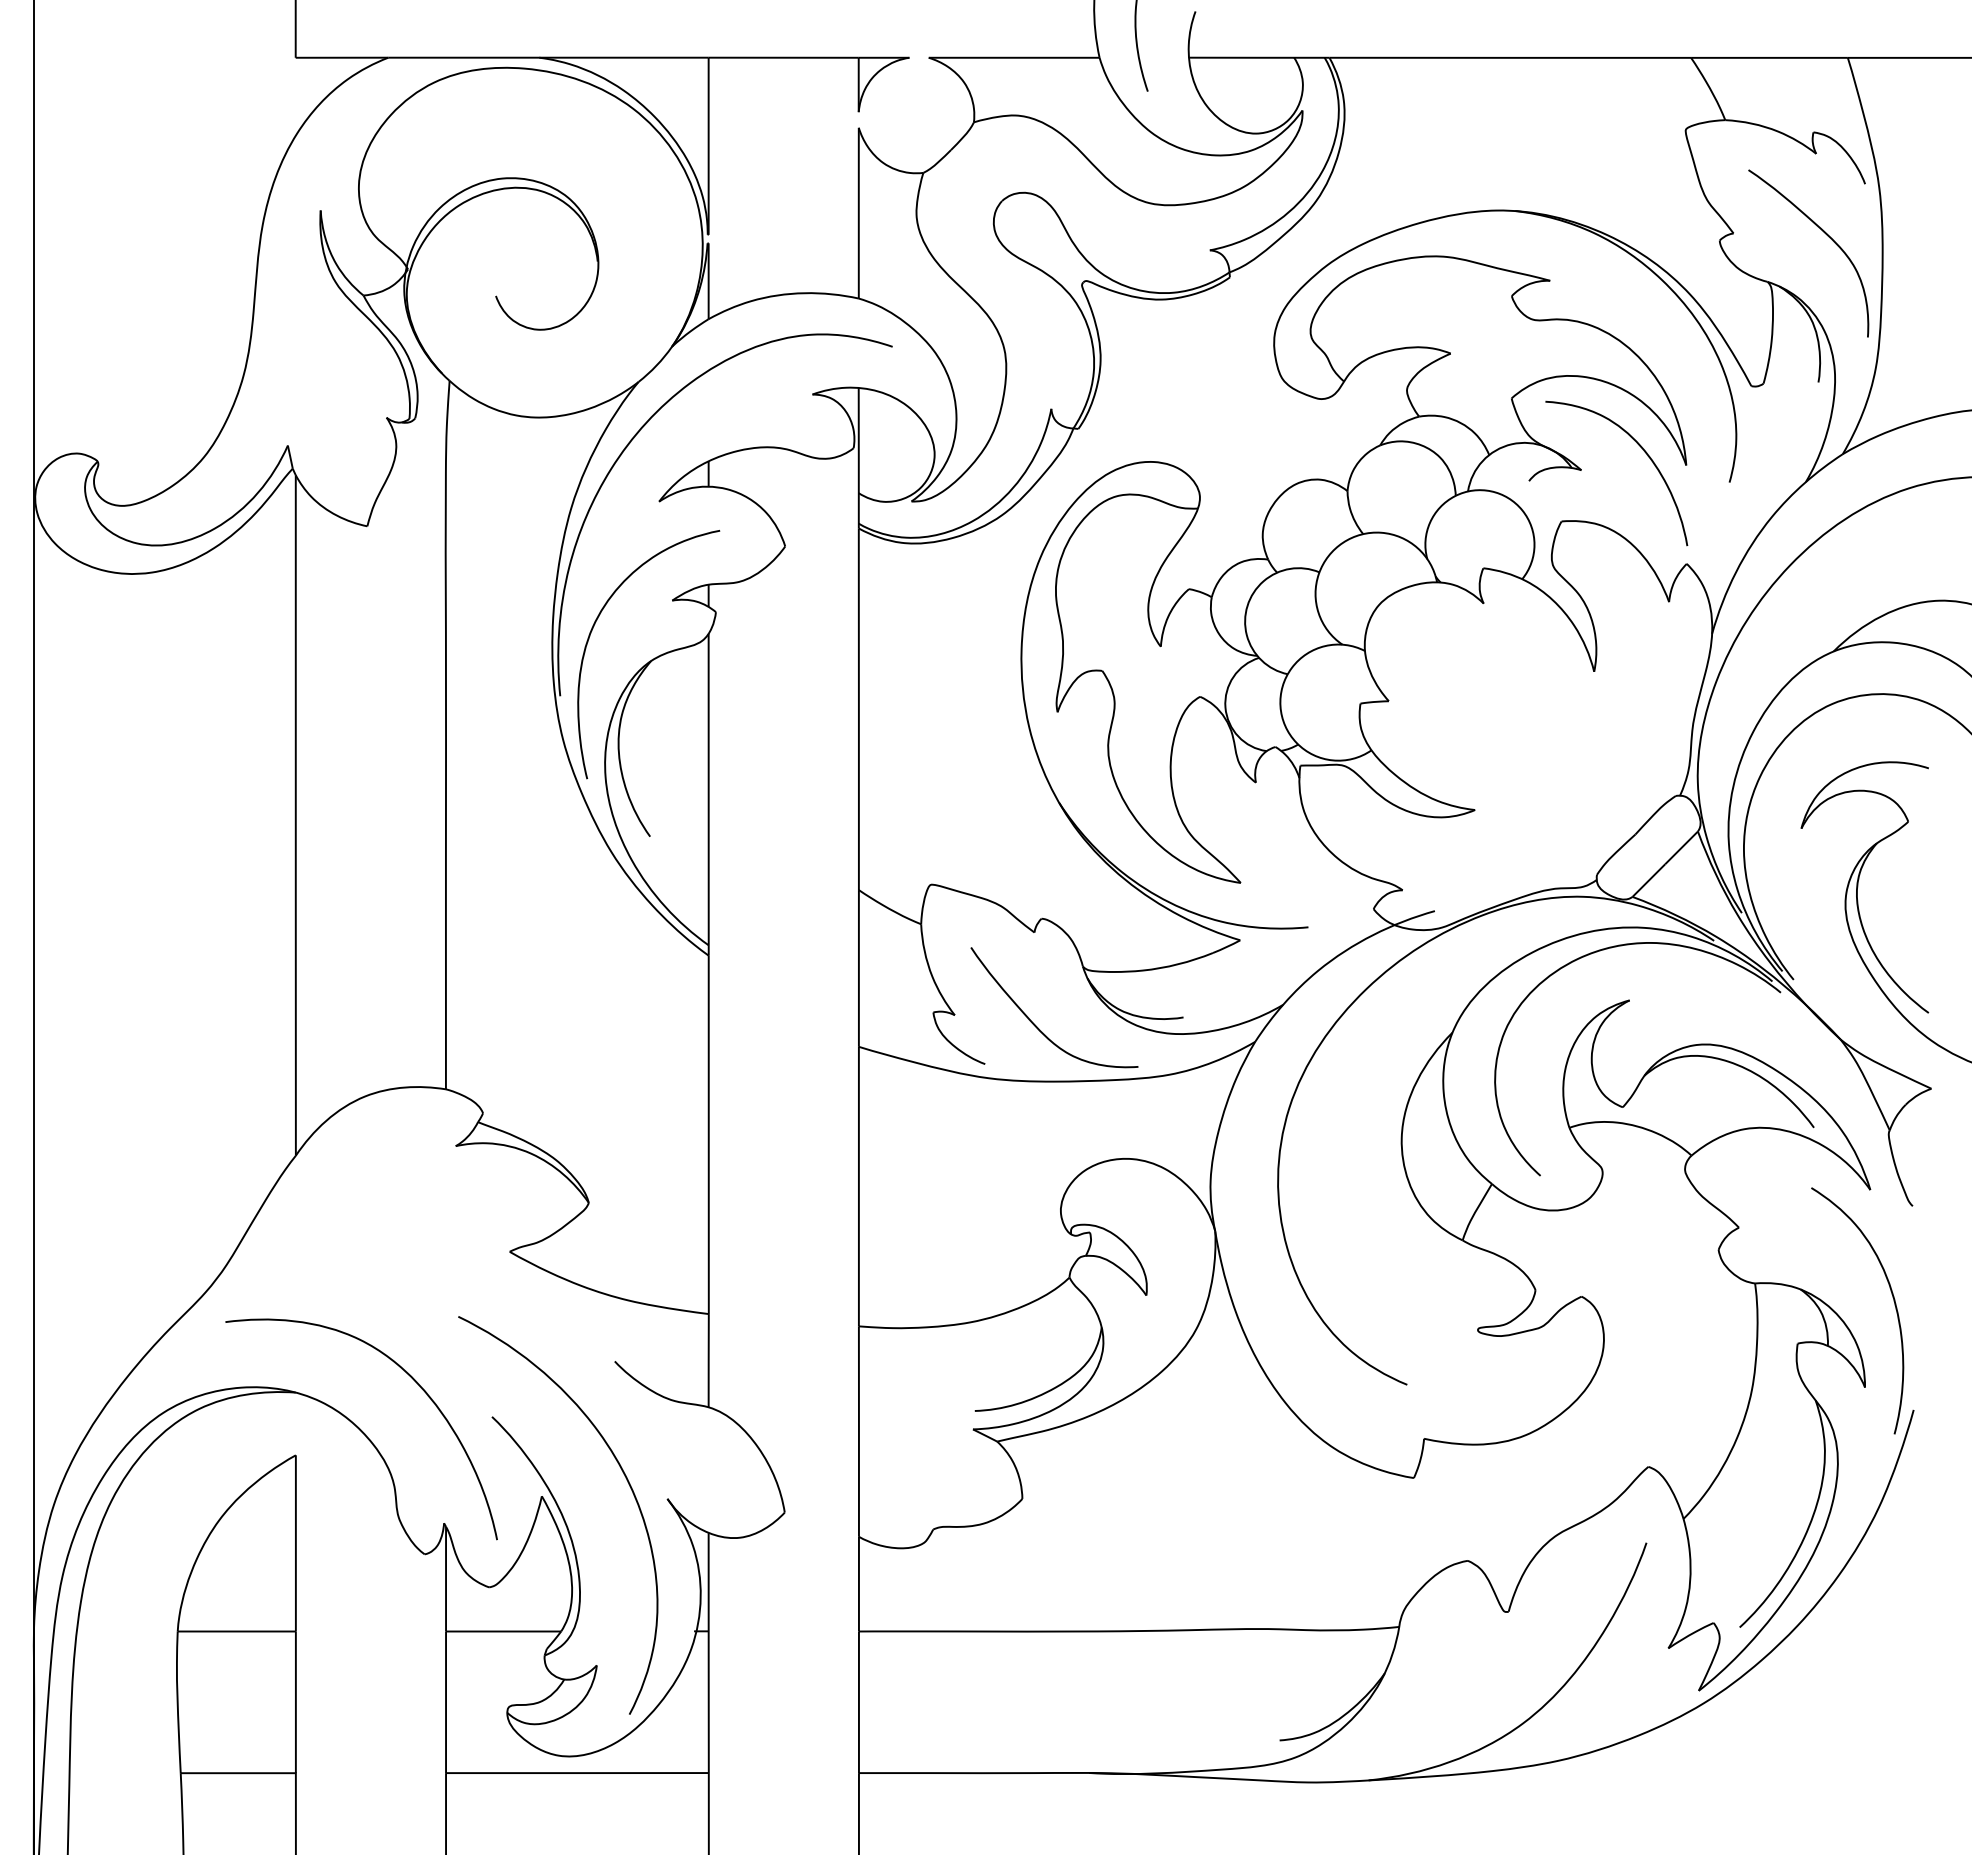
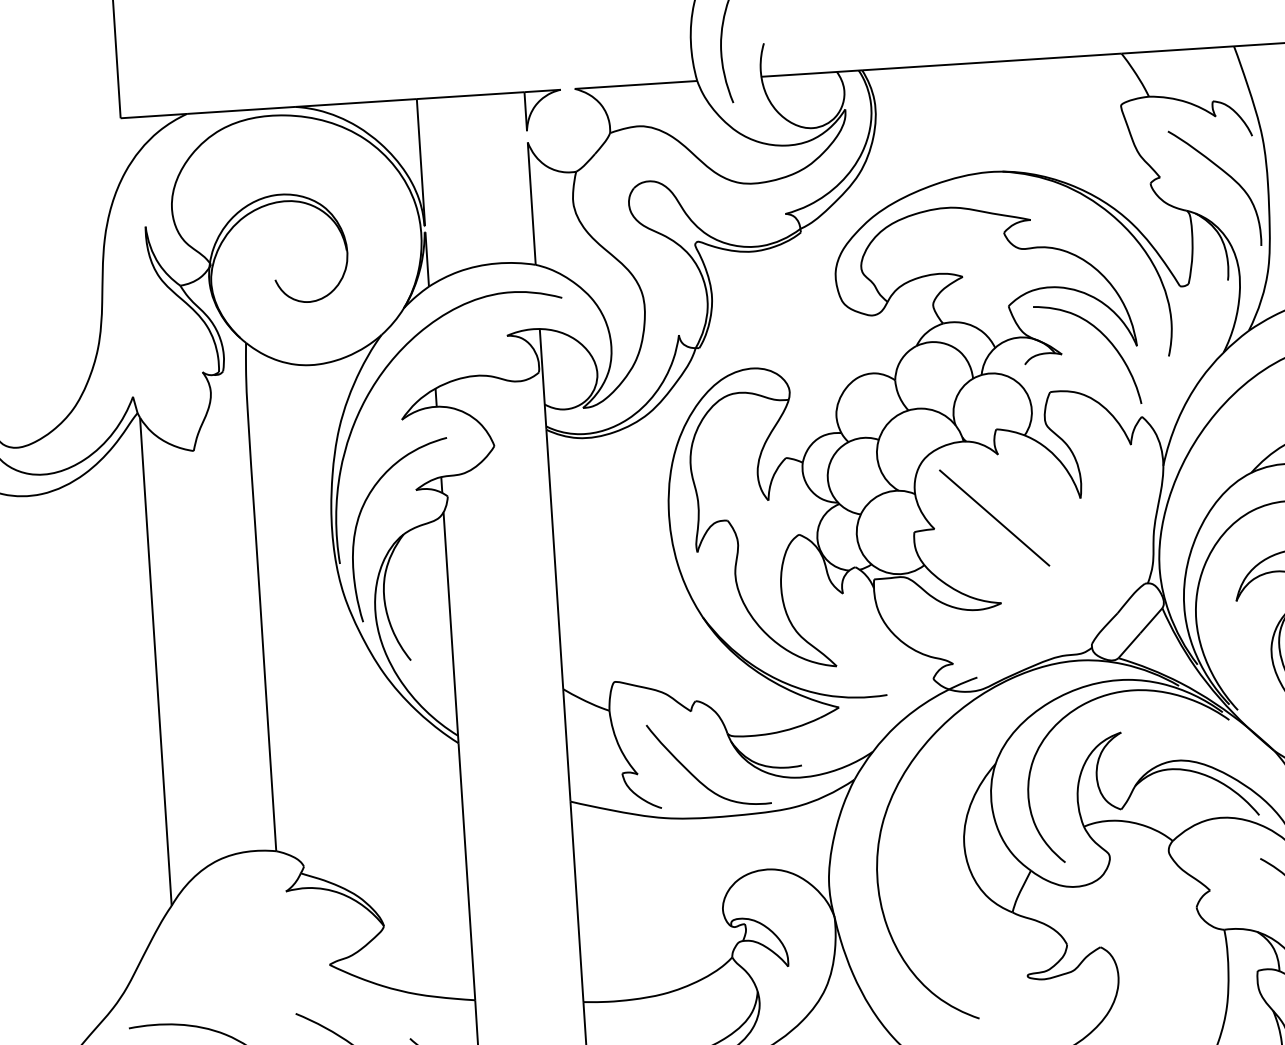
line: (1472, 691) -> (994, 518), added

